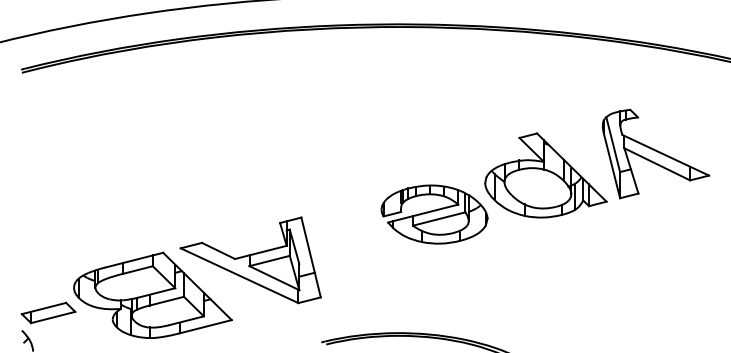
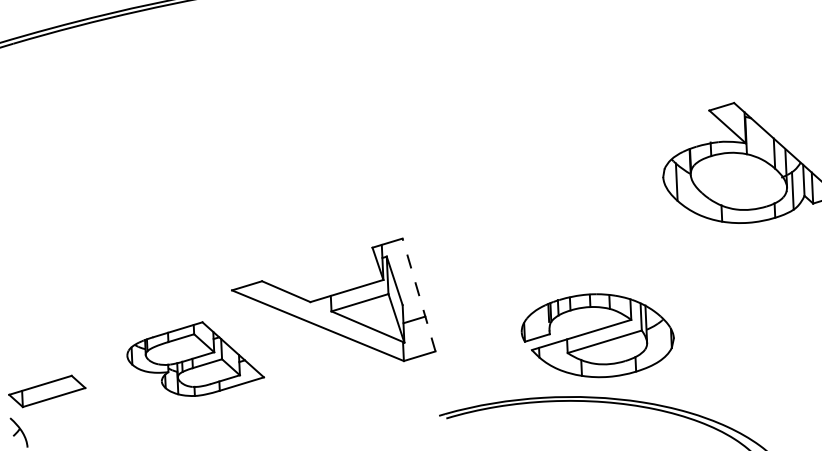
part: (434, 214) -> (597, 335), moved
line: (310, 257) -> (418, 295), solid -> dashed
part: (152, 294) -> (194, 358), size x0.6

